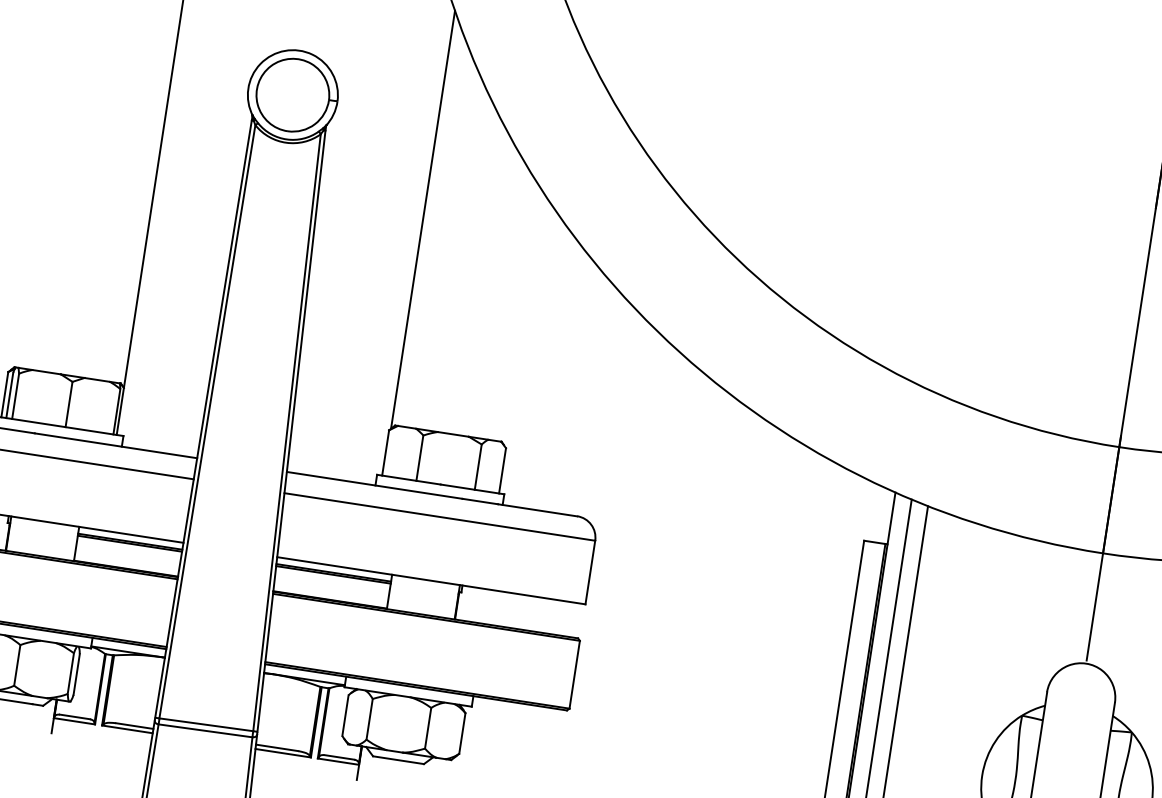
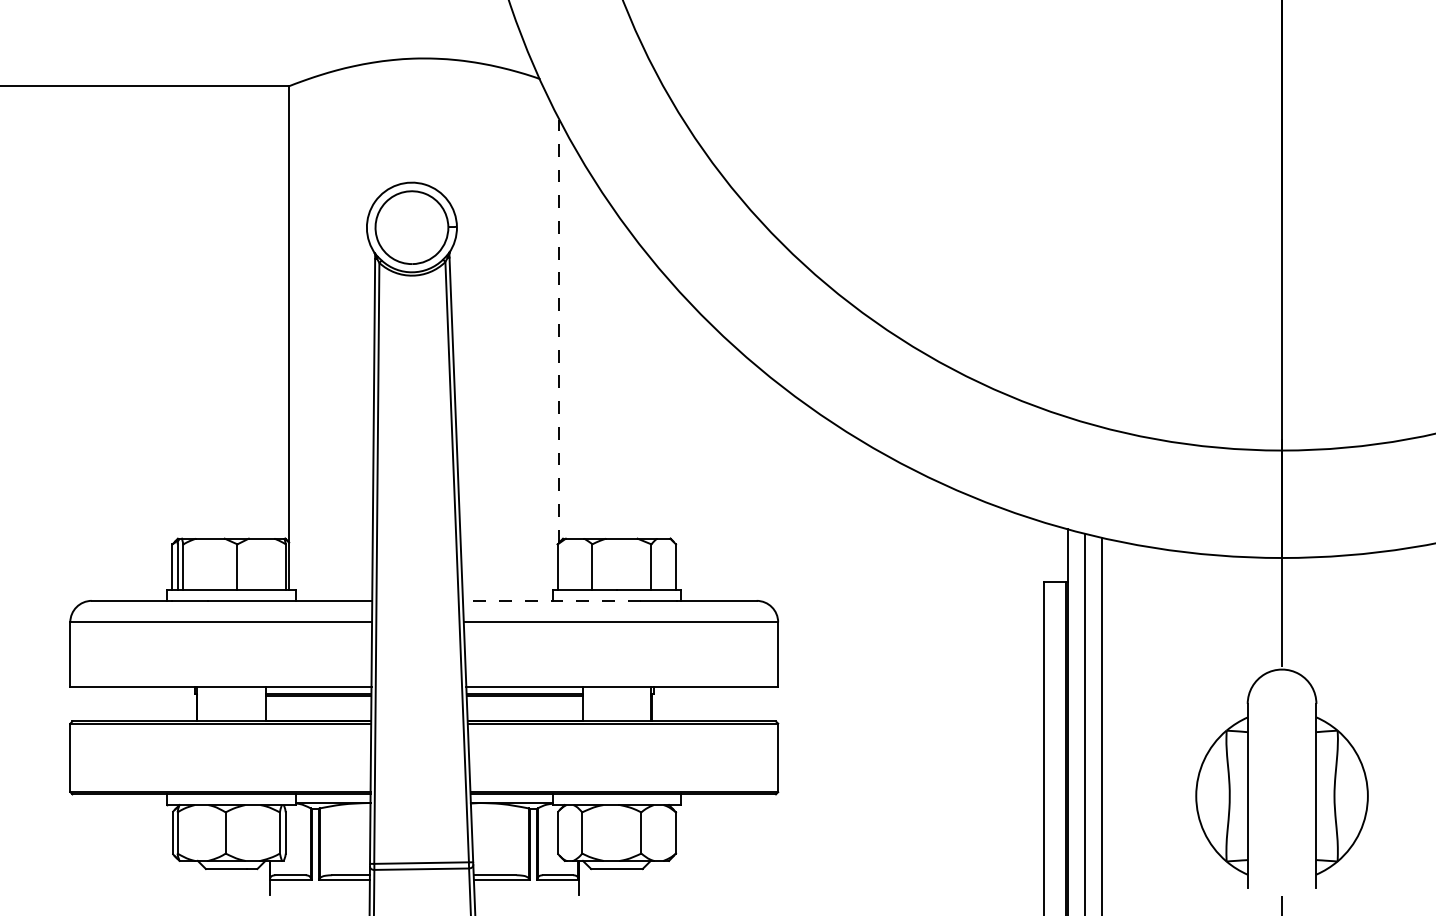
line: (423, 220) -> (559, 331), solid -> dashed
line: (374, 484) -> (551, 600), solid -> dashed

